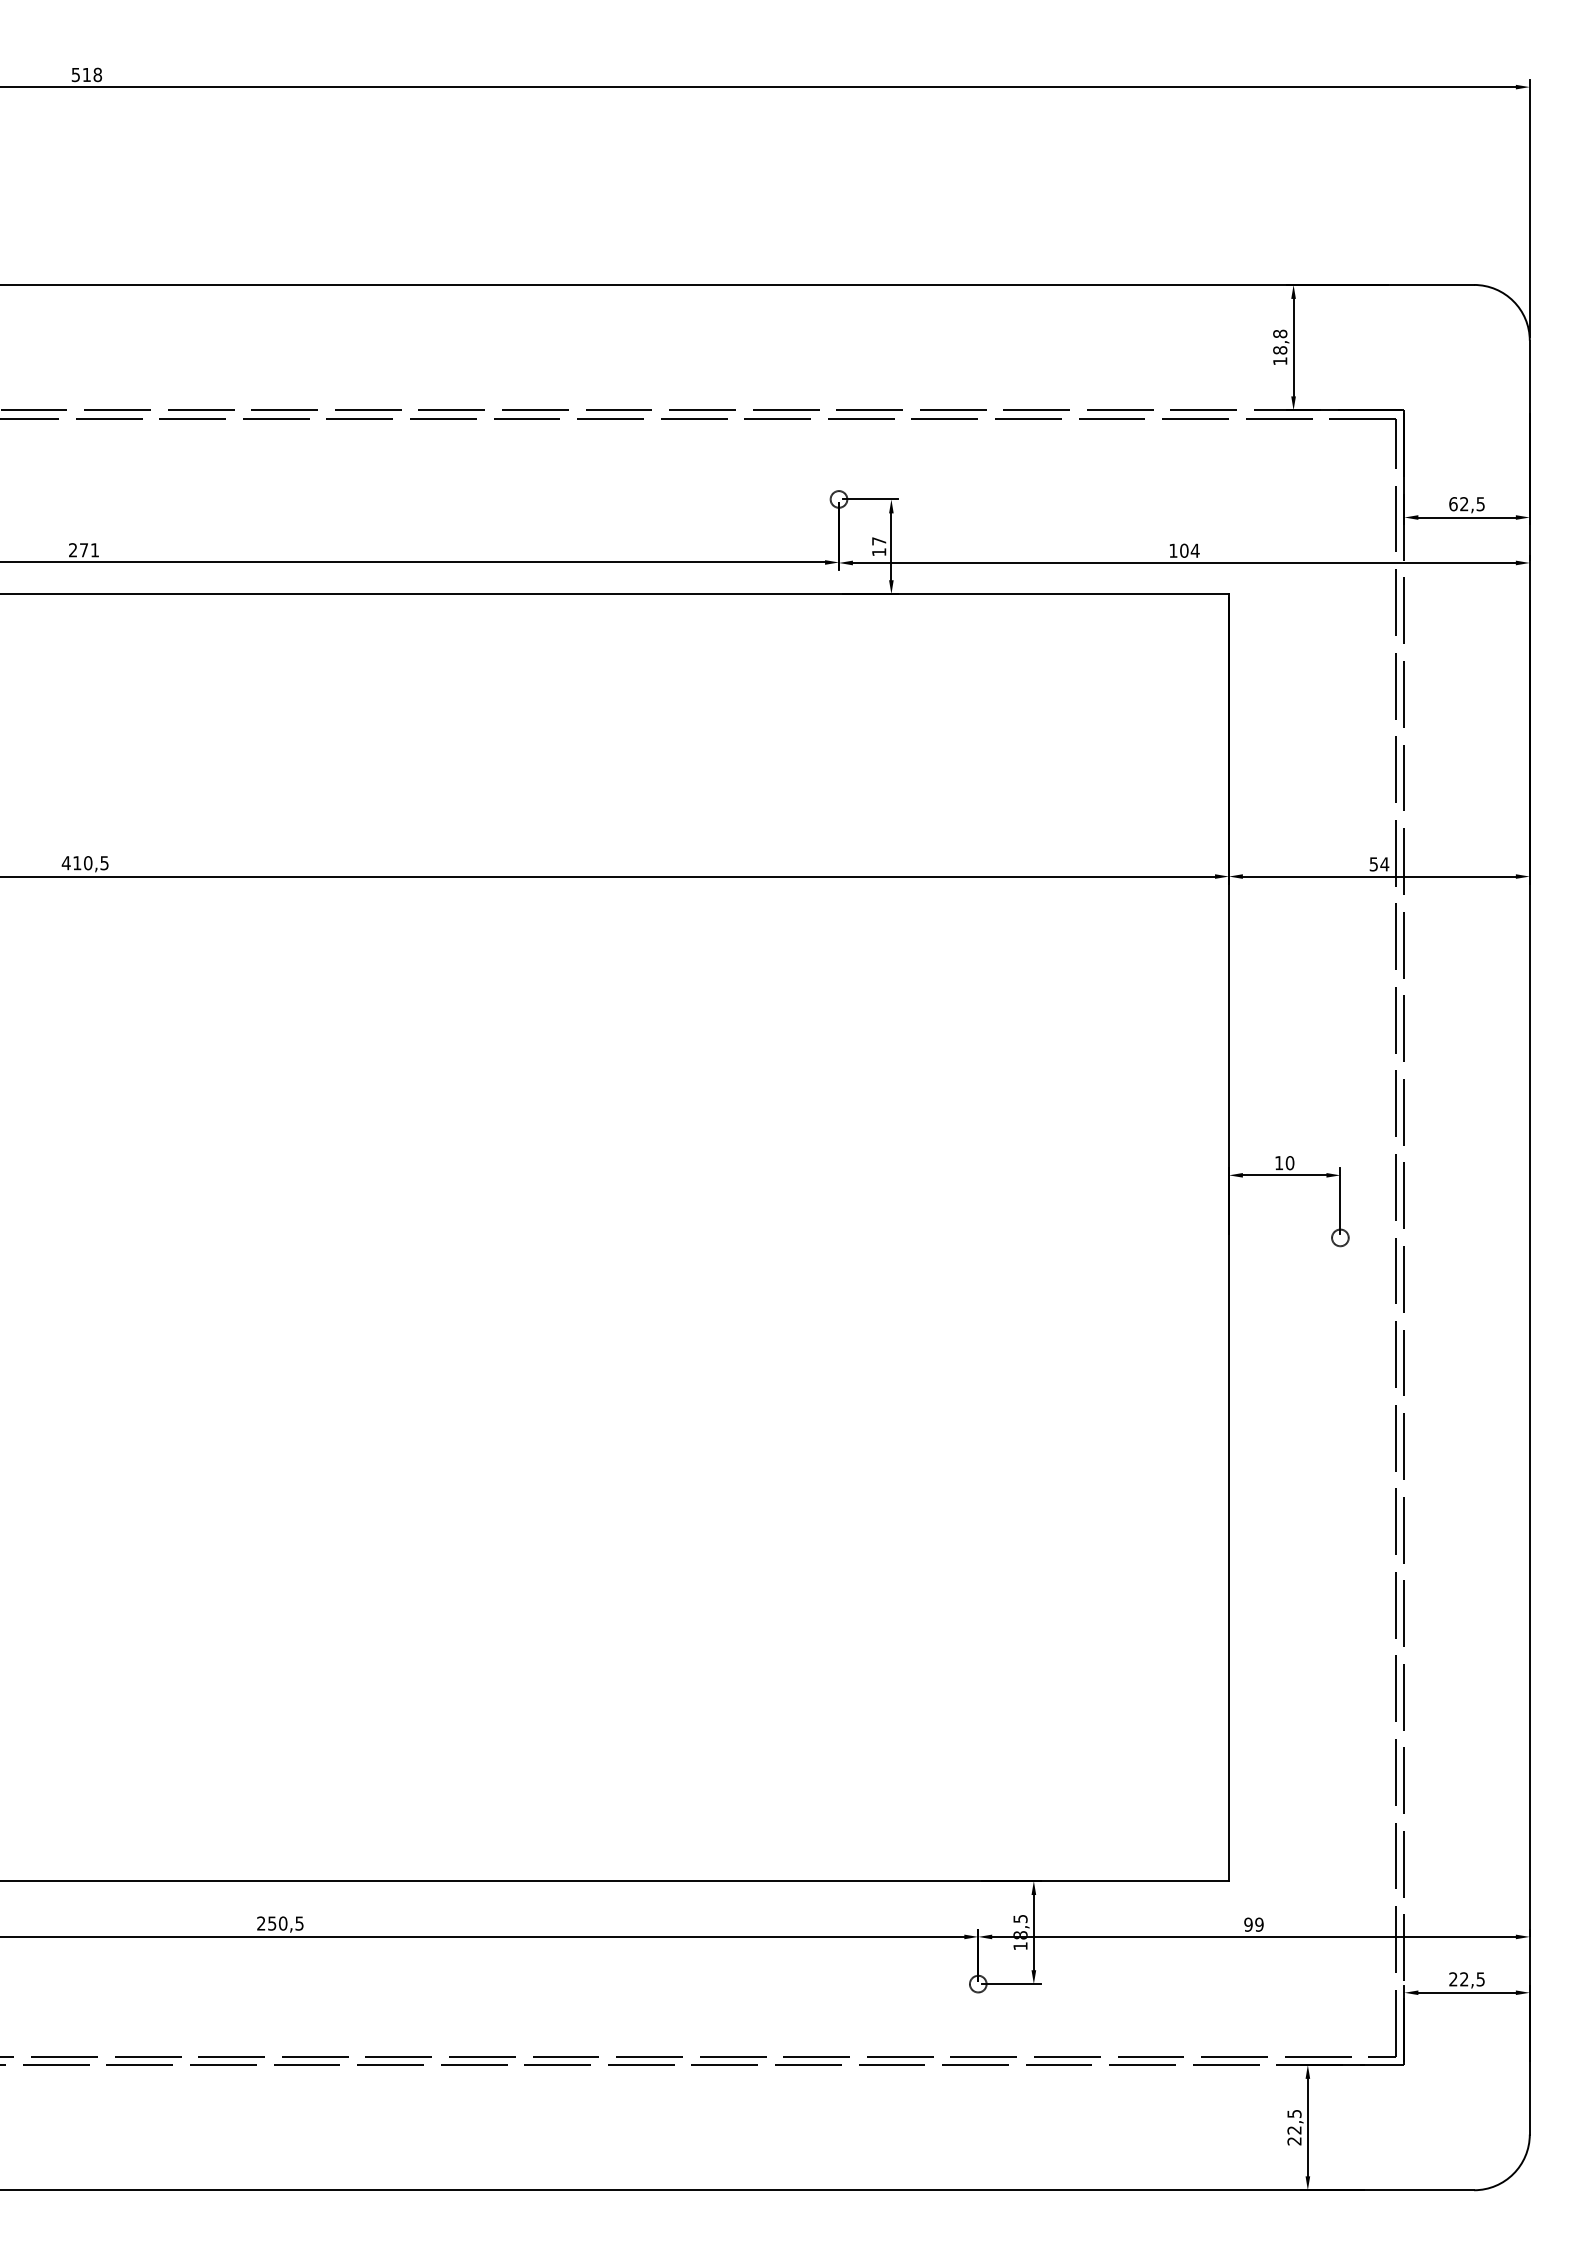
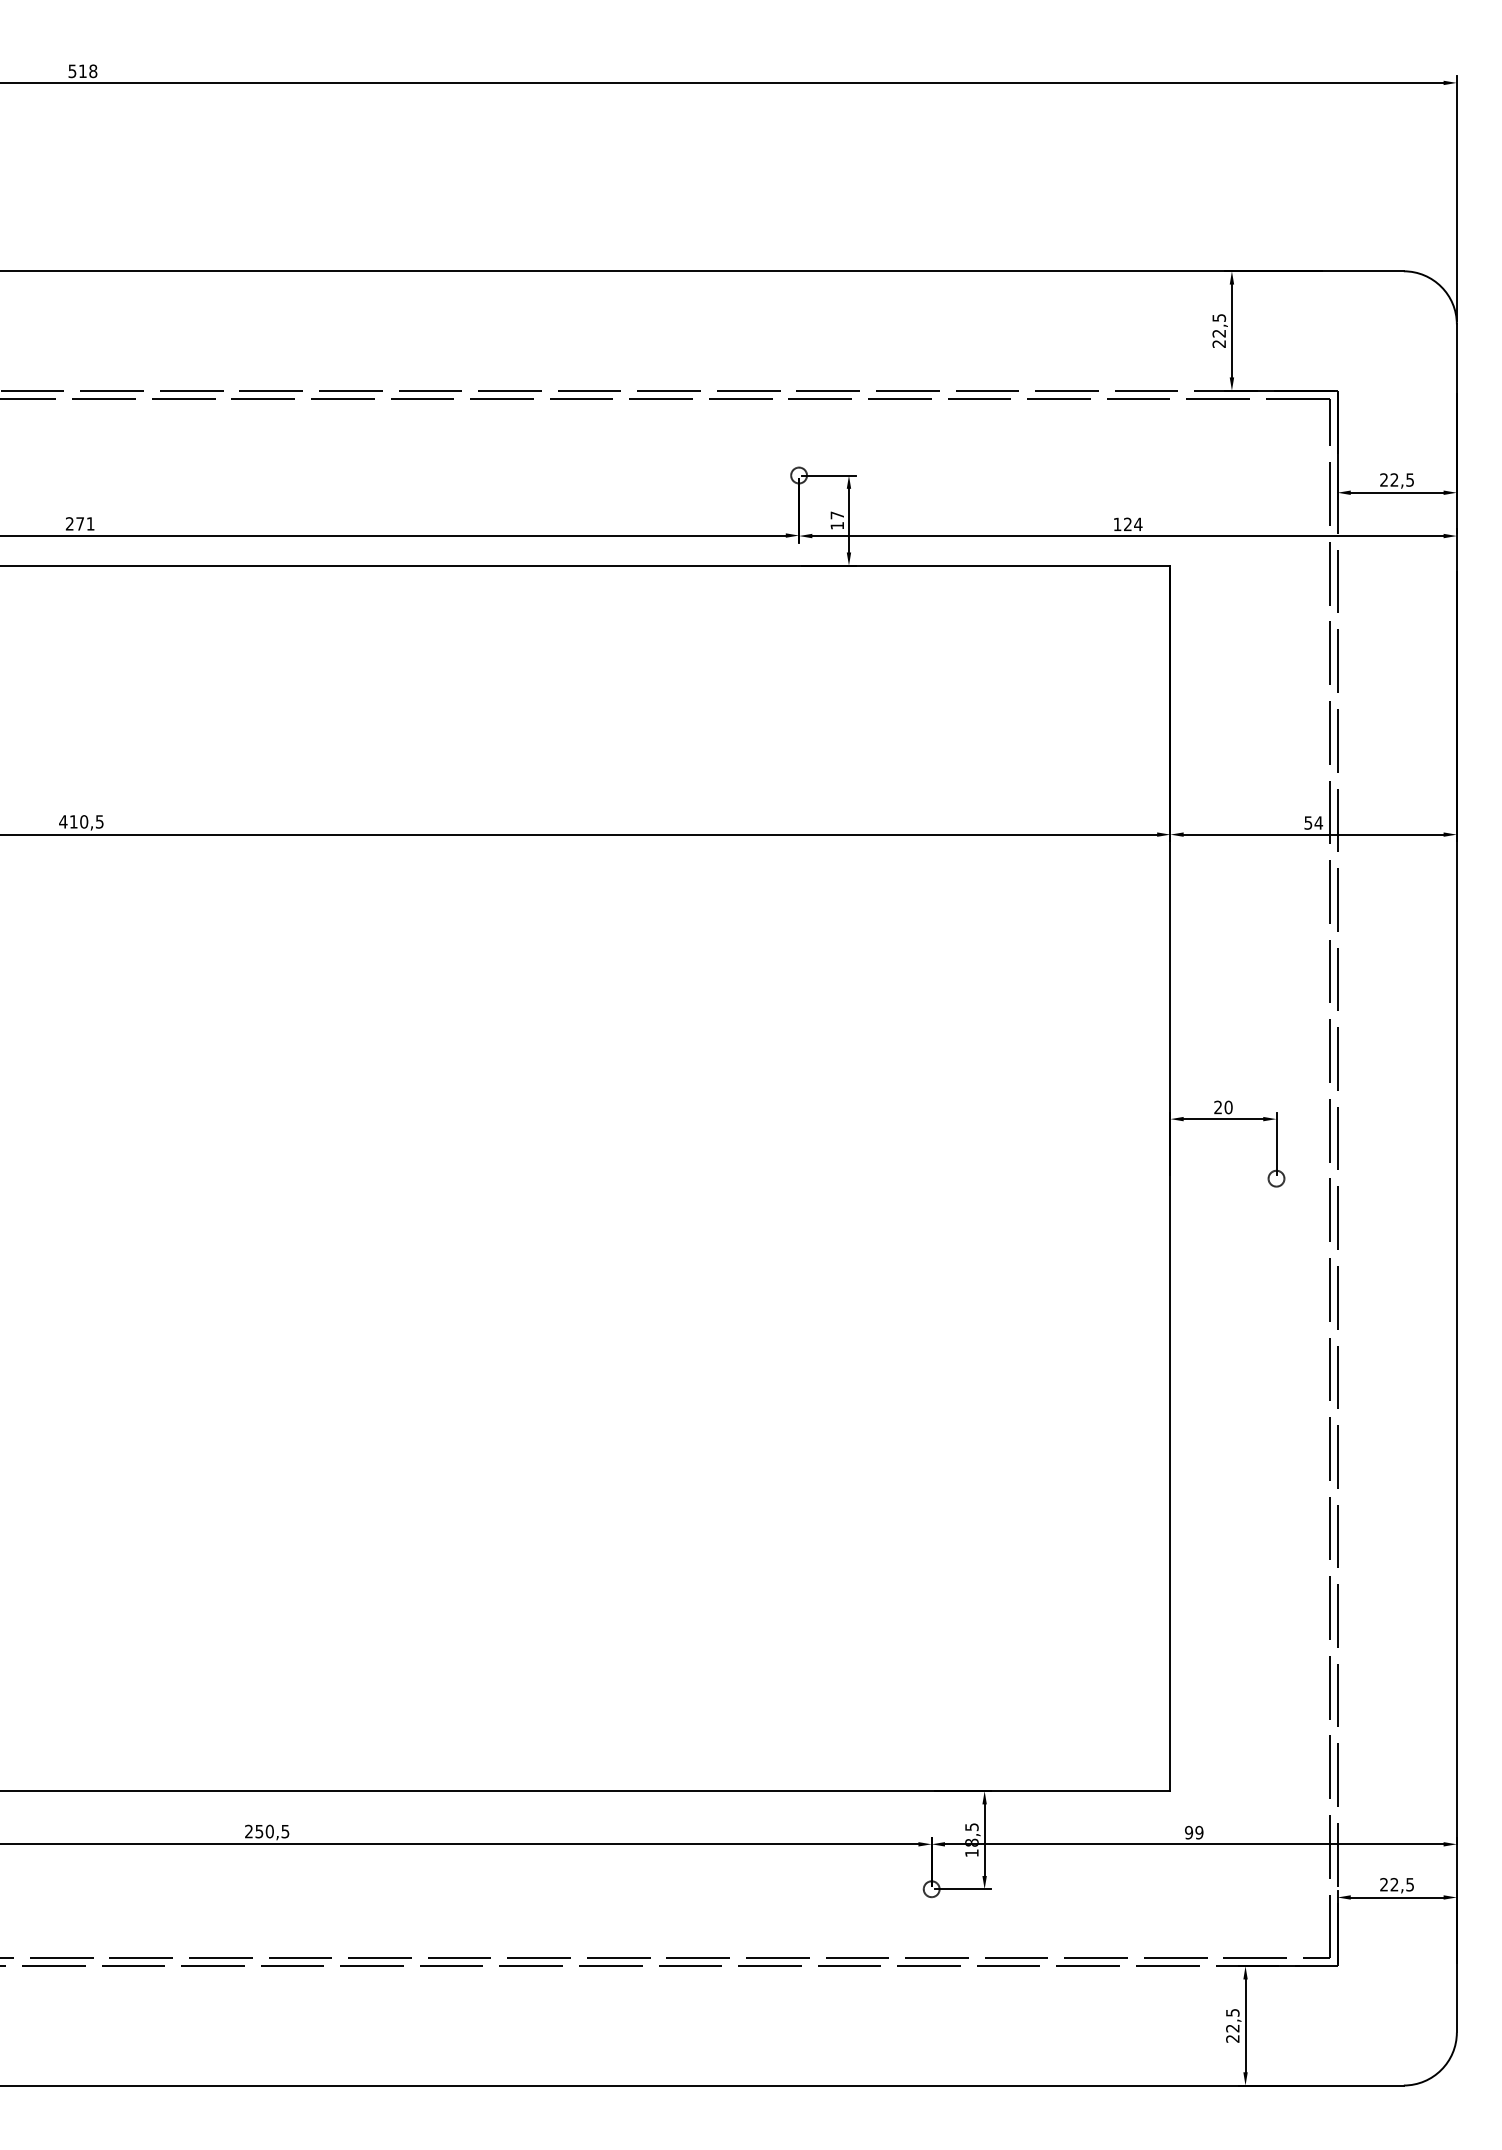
text: (1280, 347) -> (1219, 330), 18,8 -> 22,5
text: (1453, 504) -> (1384, 480), 62,5 -> 22,5
text: (1184, 550) -> (1128, 524), 104 -> 124
text: (1279, 1162) -> (1218, 1106), 10 -> 20

